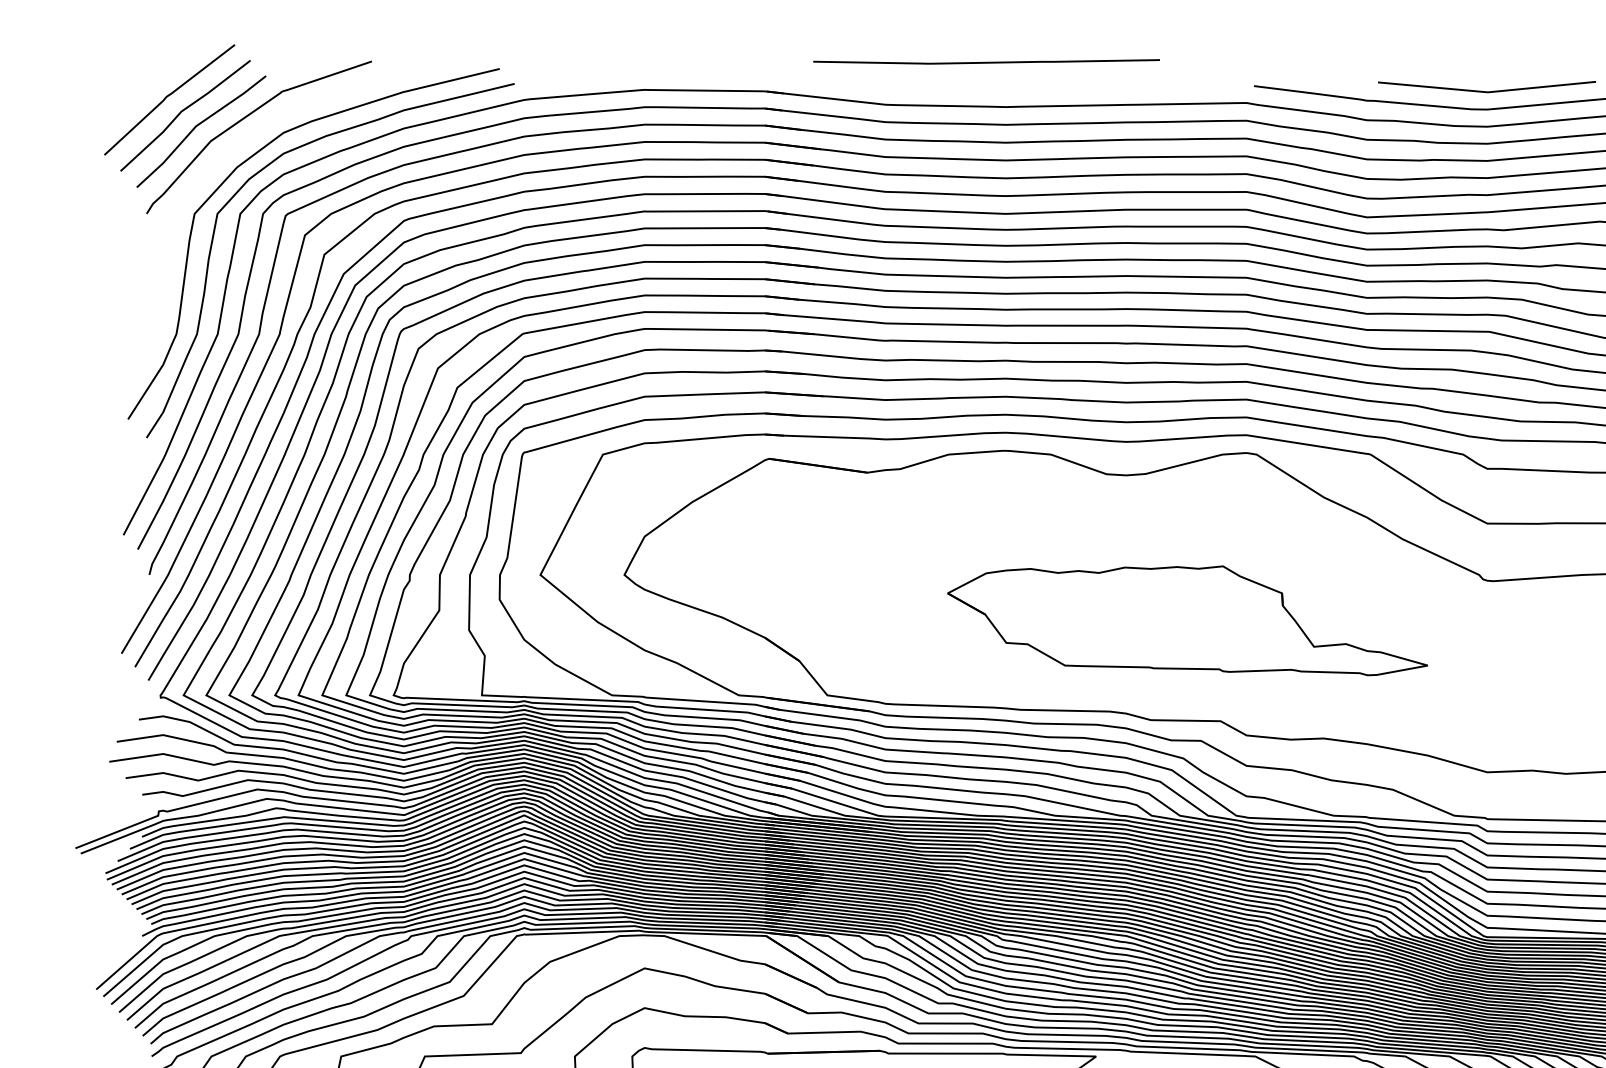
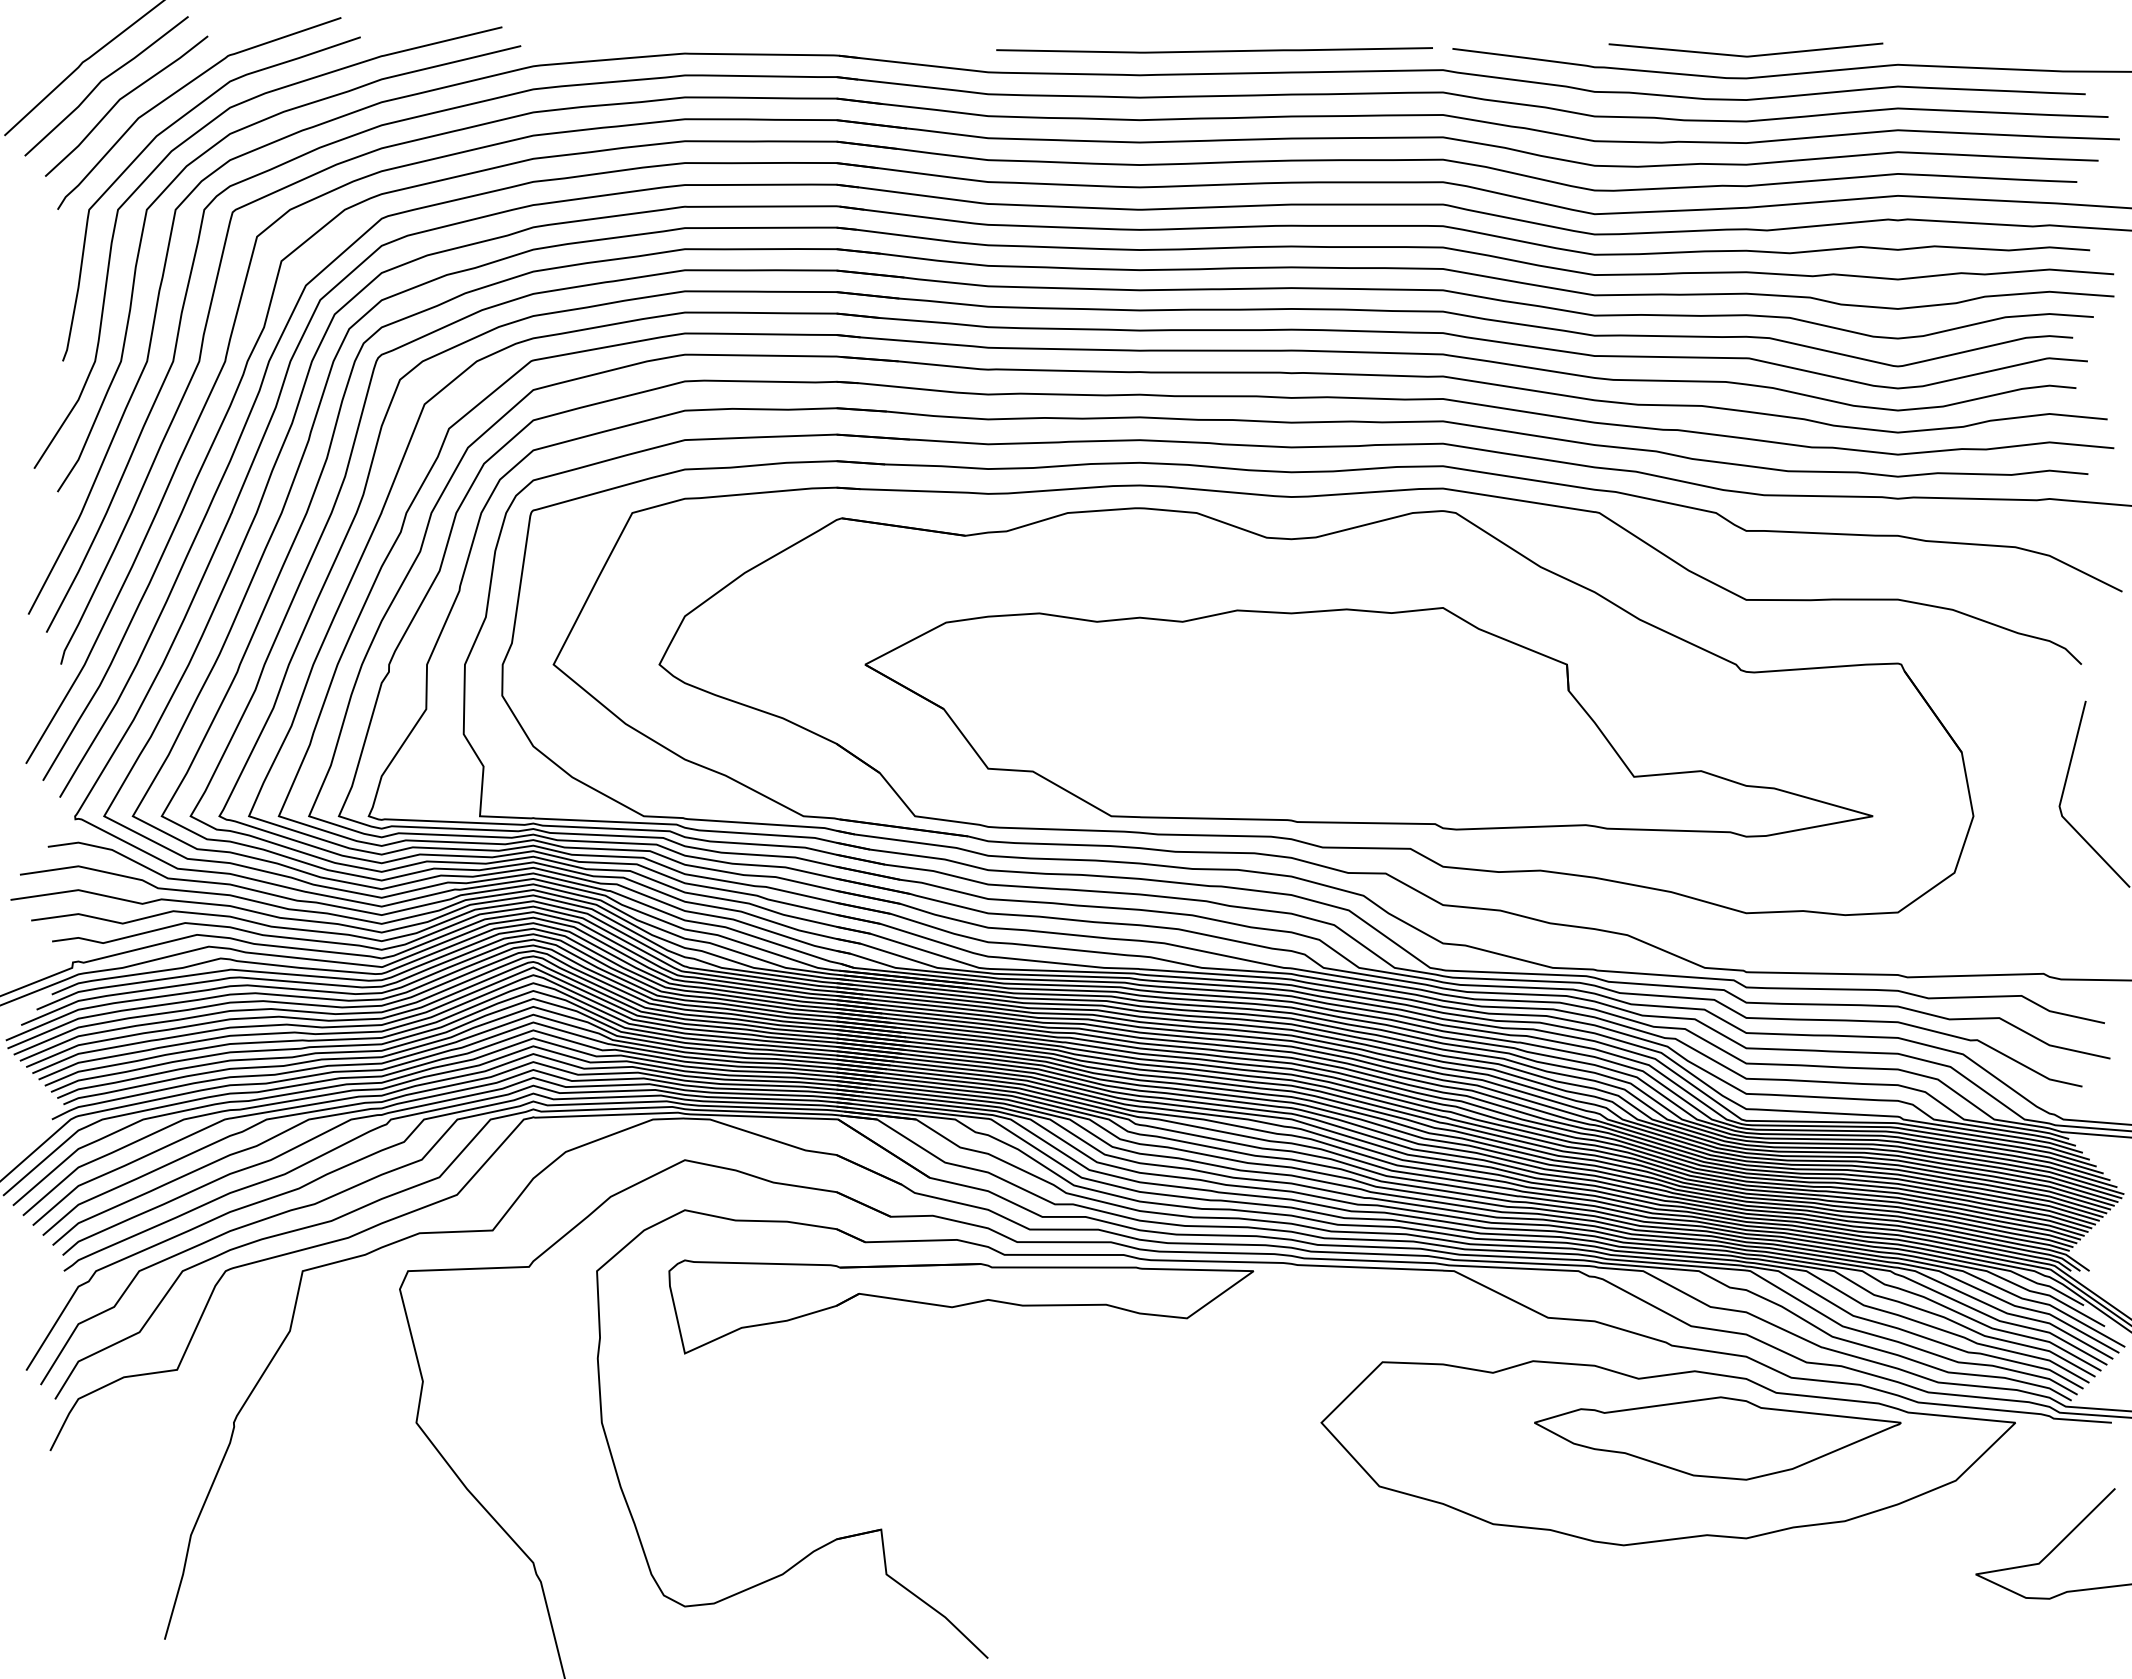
curve: (986, 62) -> (1214, 50), moved
curve: (222, 159) -> (153, 141), added
part: (1187, 620) -> (1368, 722), size x1.67

